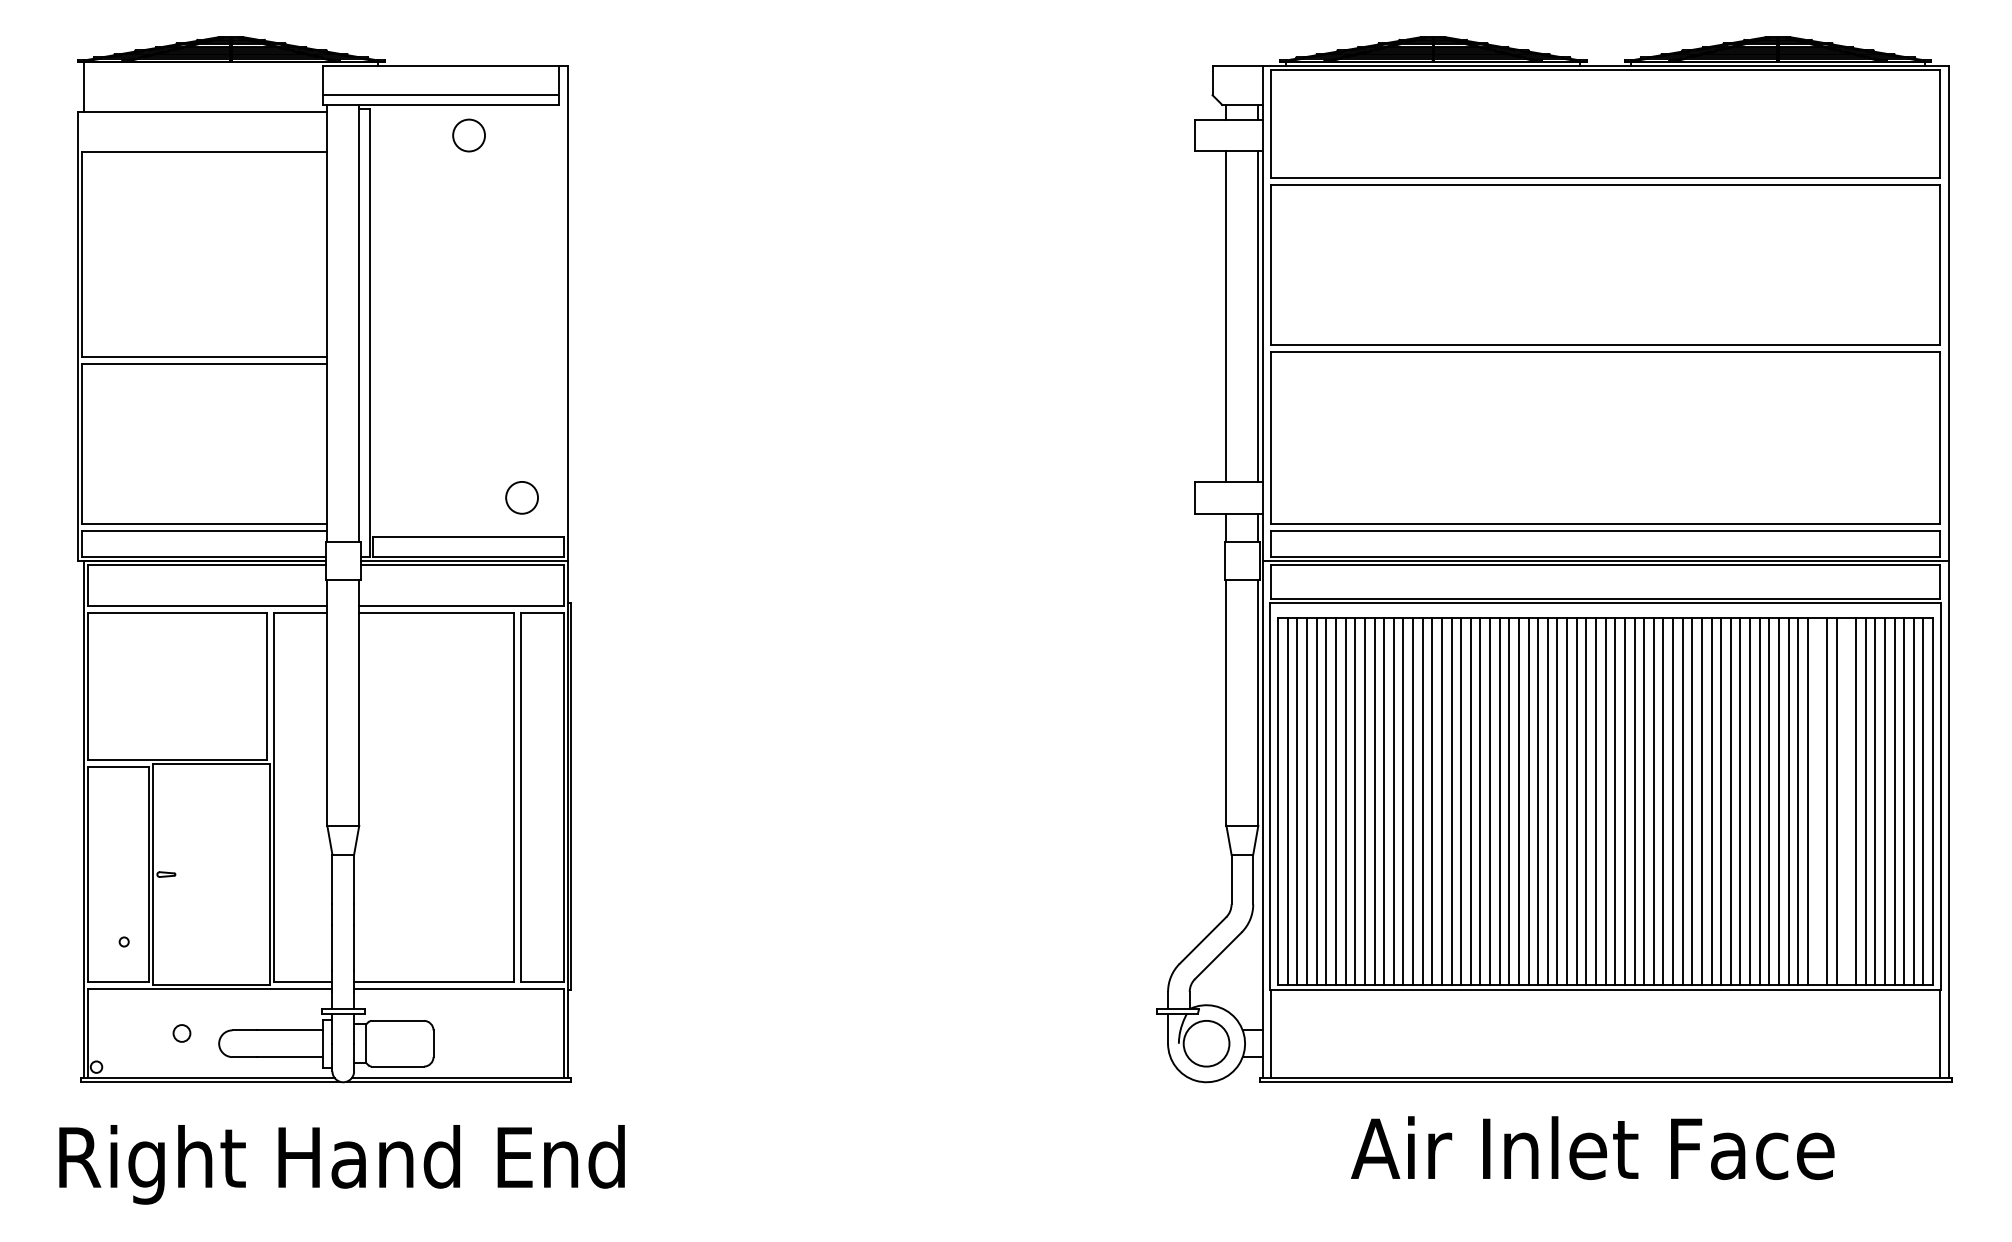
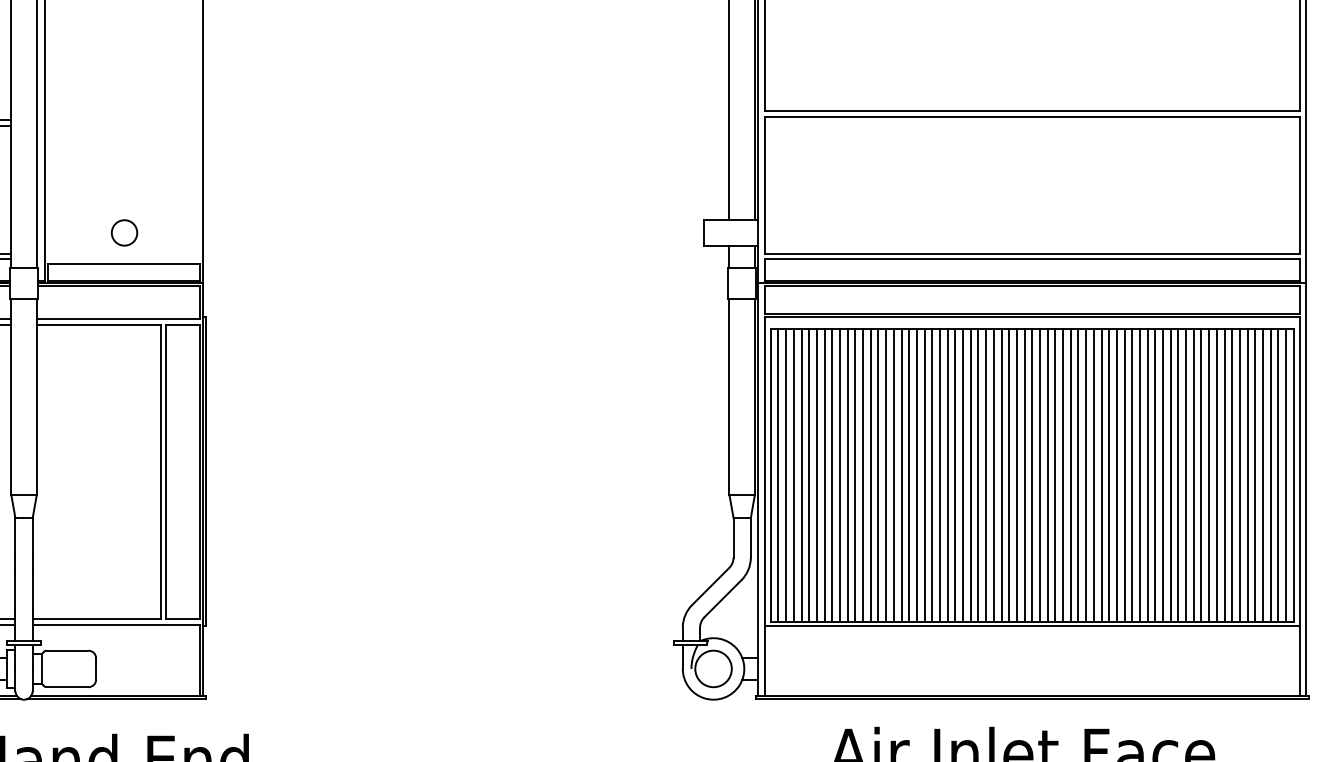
circle: (521, 497) -> (124, 232), moved
line: (1817, 801) -> (1201, 475), added
line: (1846, 801) -> (1224, 475), added

